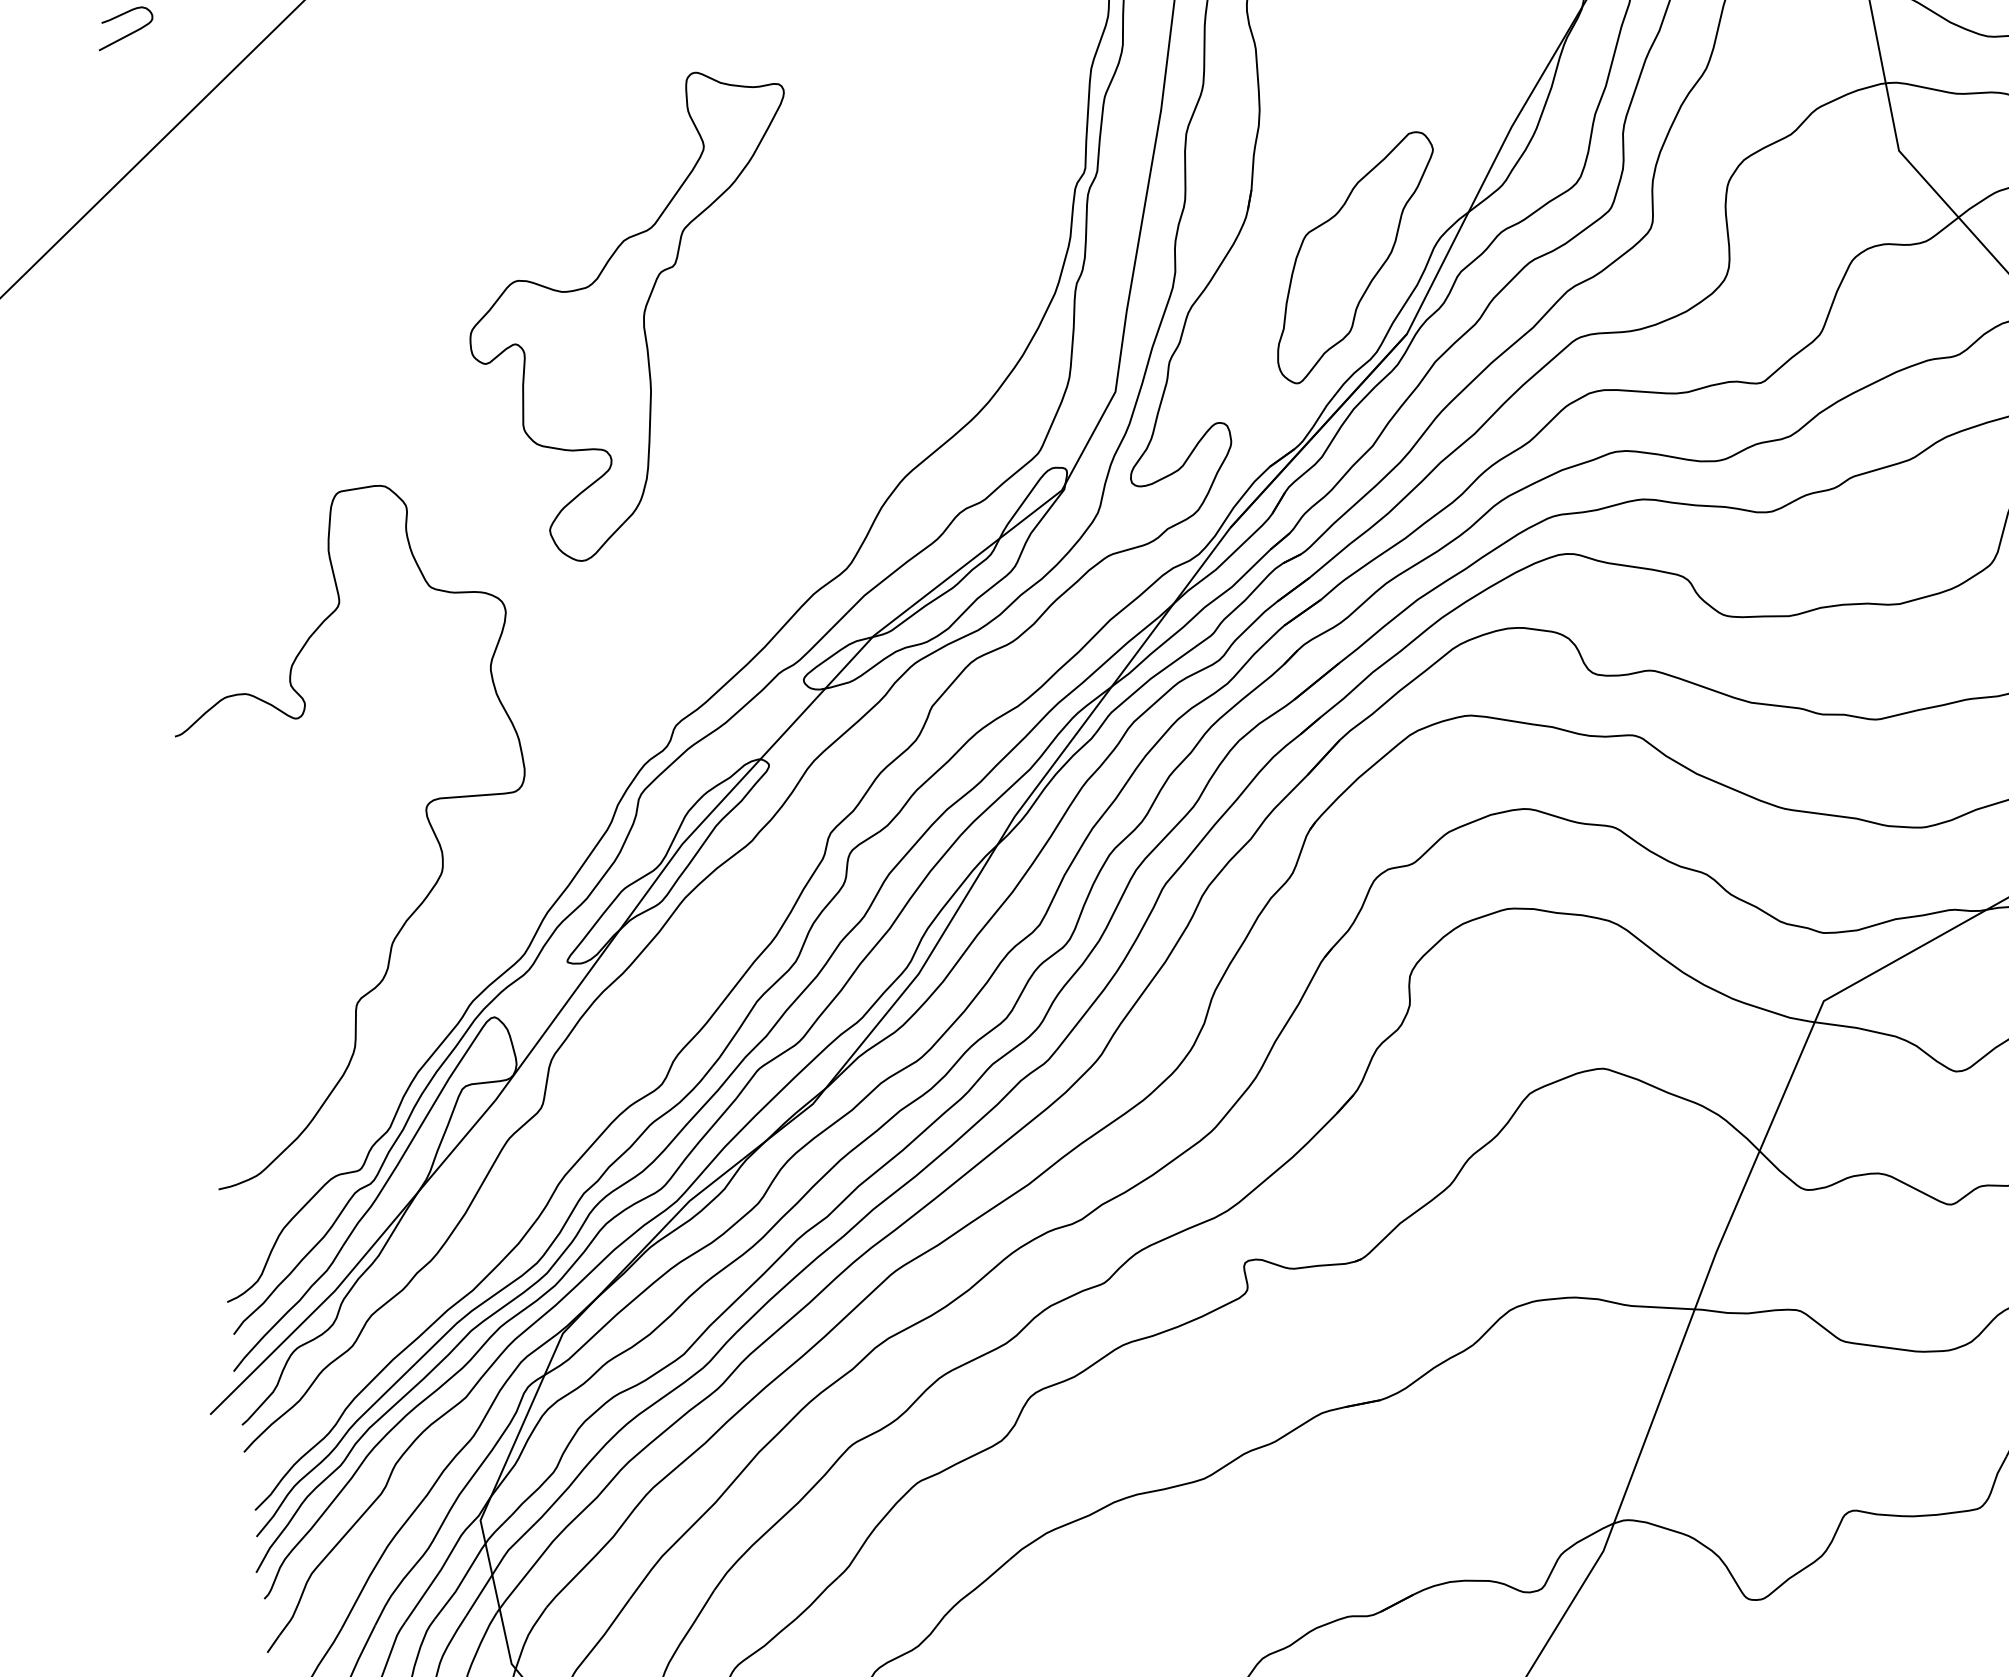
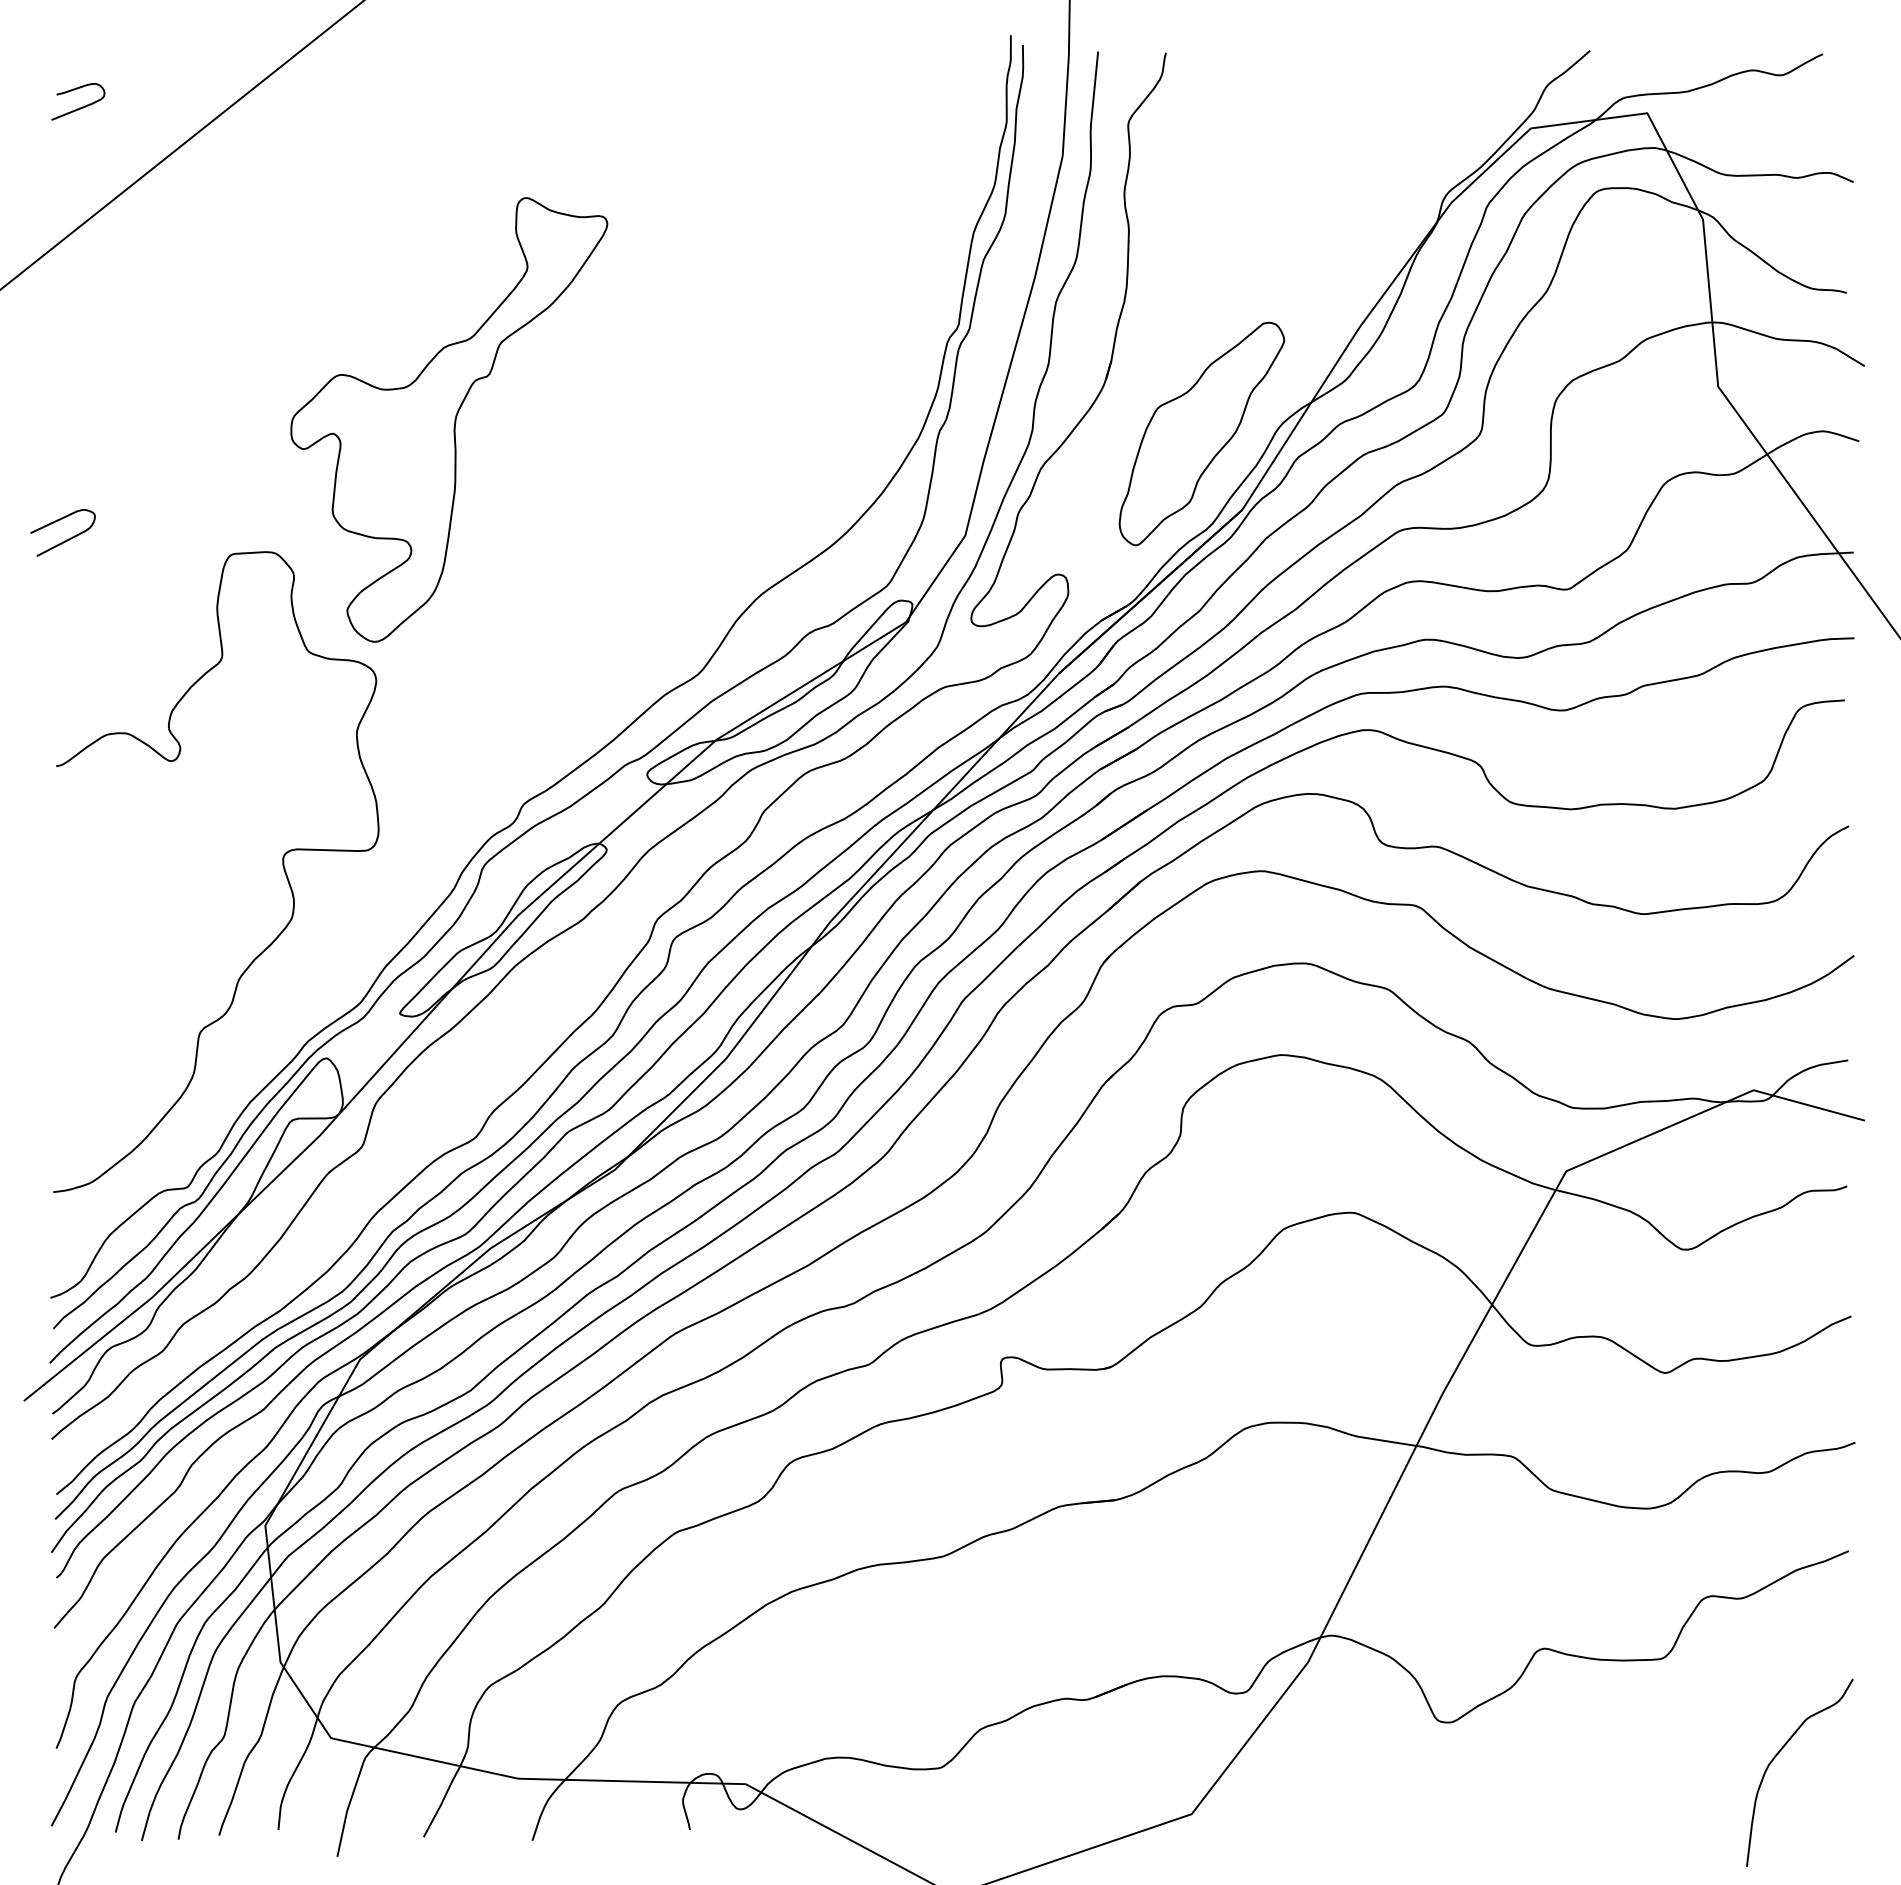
part: (637, 316) -> (449, 419), moved
curve: (160, 494) -> (66, 539), added

